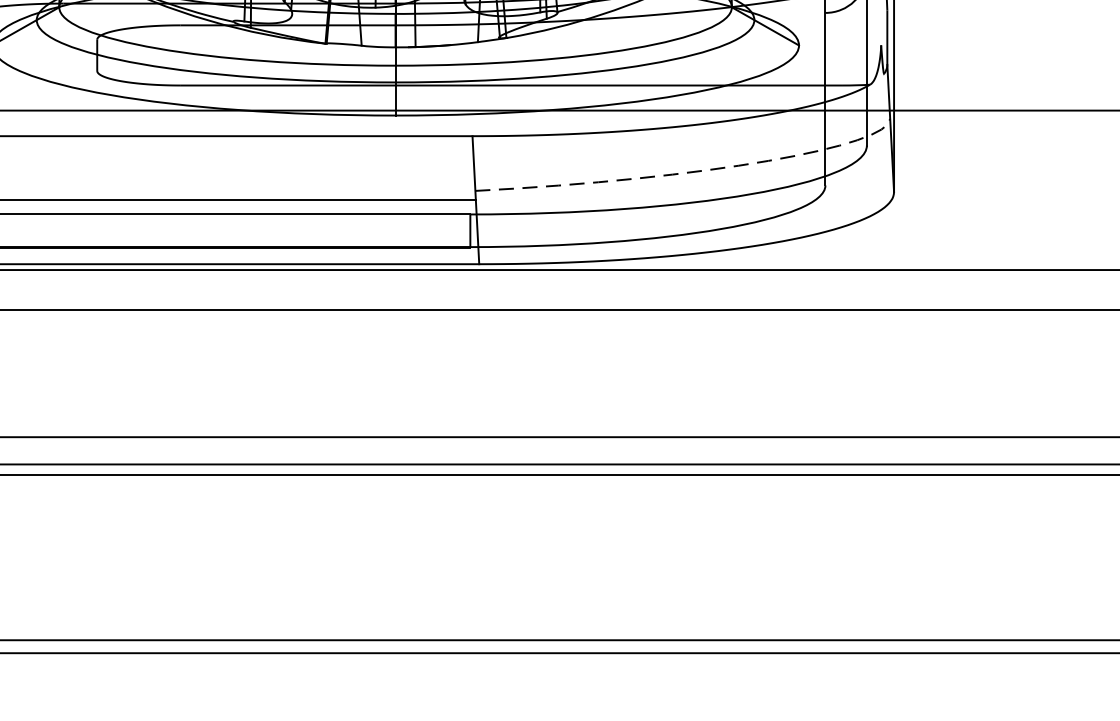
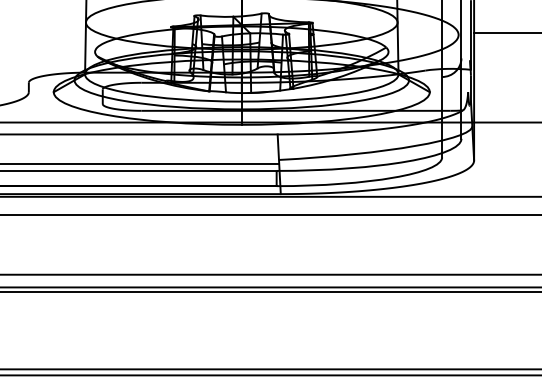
arc: (710, 170) -> (388, 150), dashed -> solid

